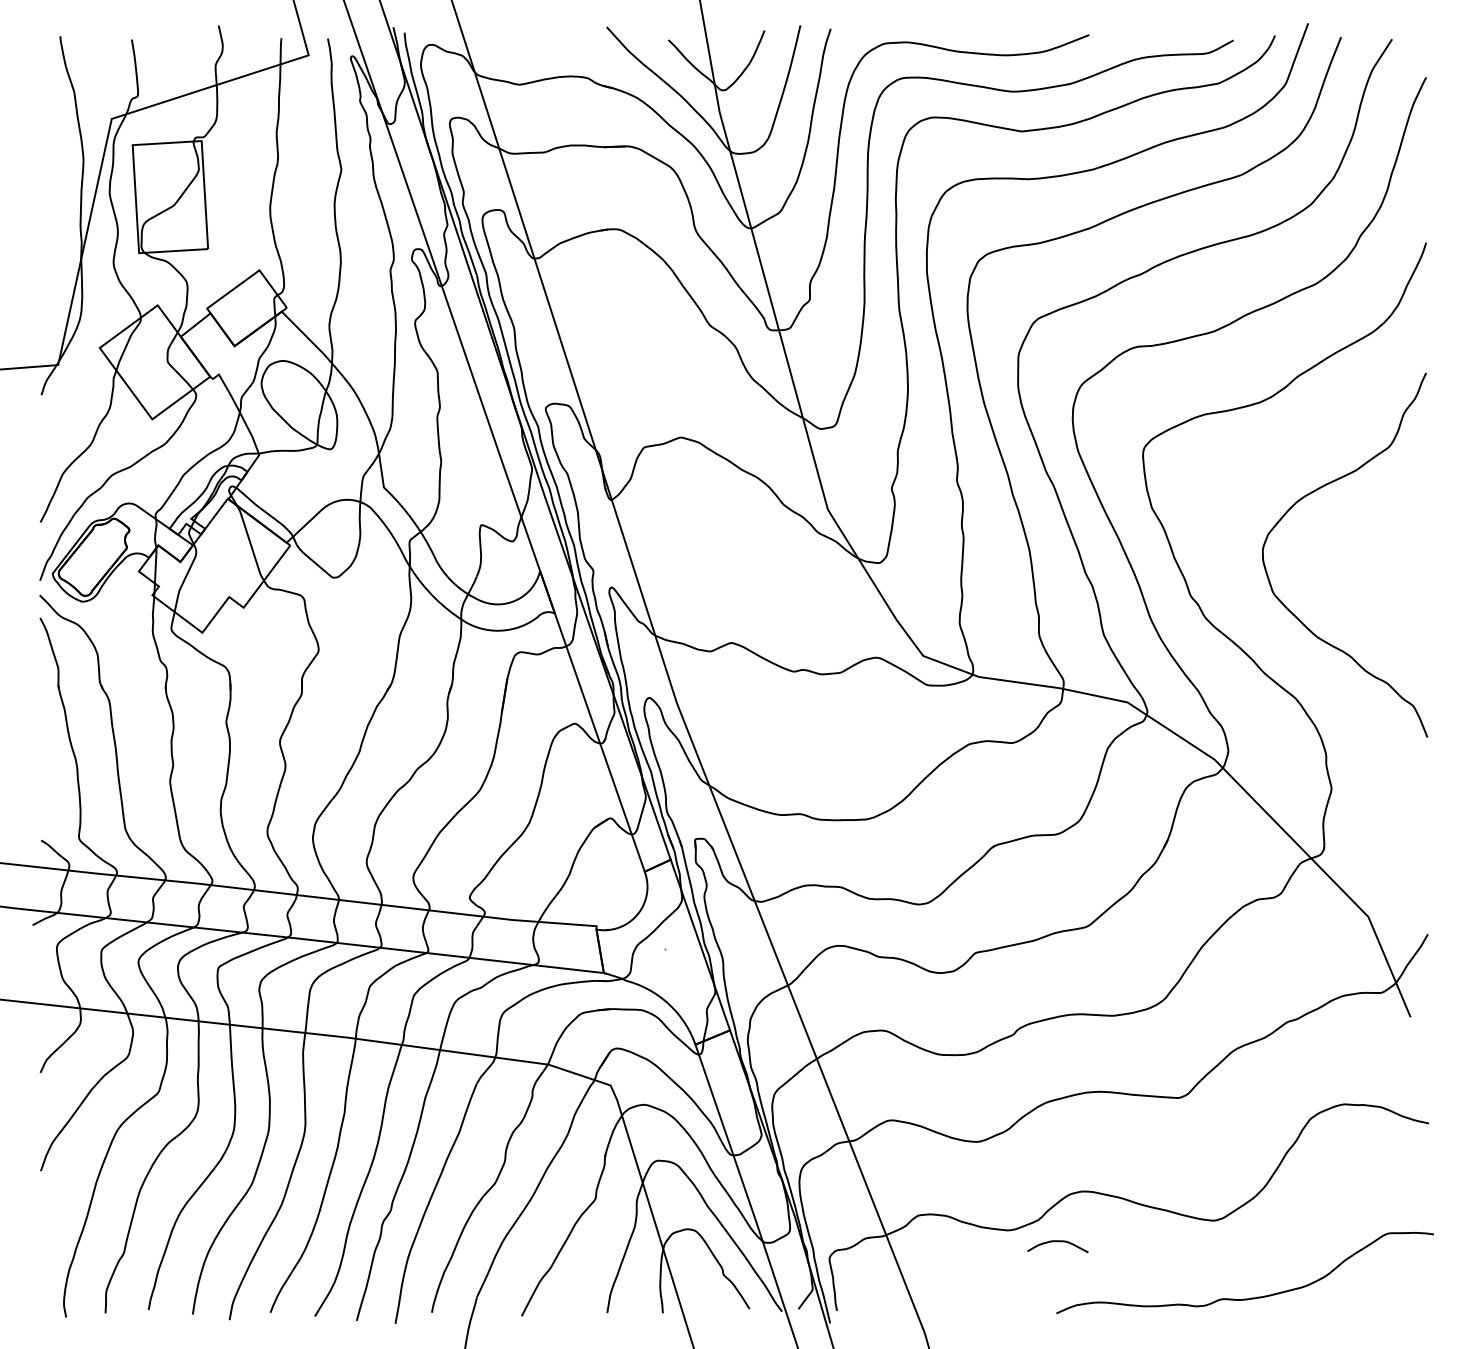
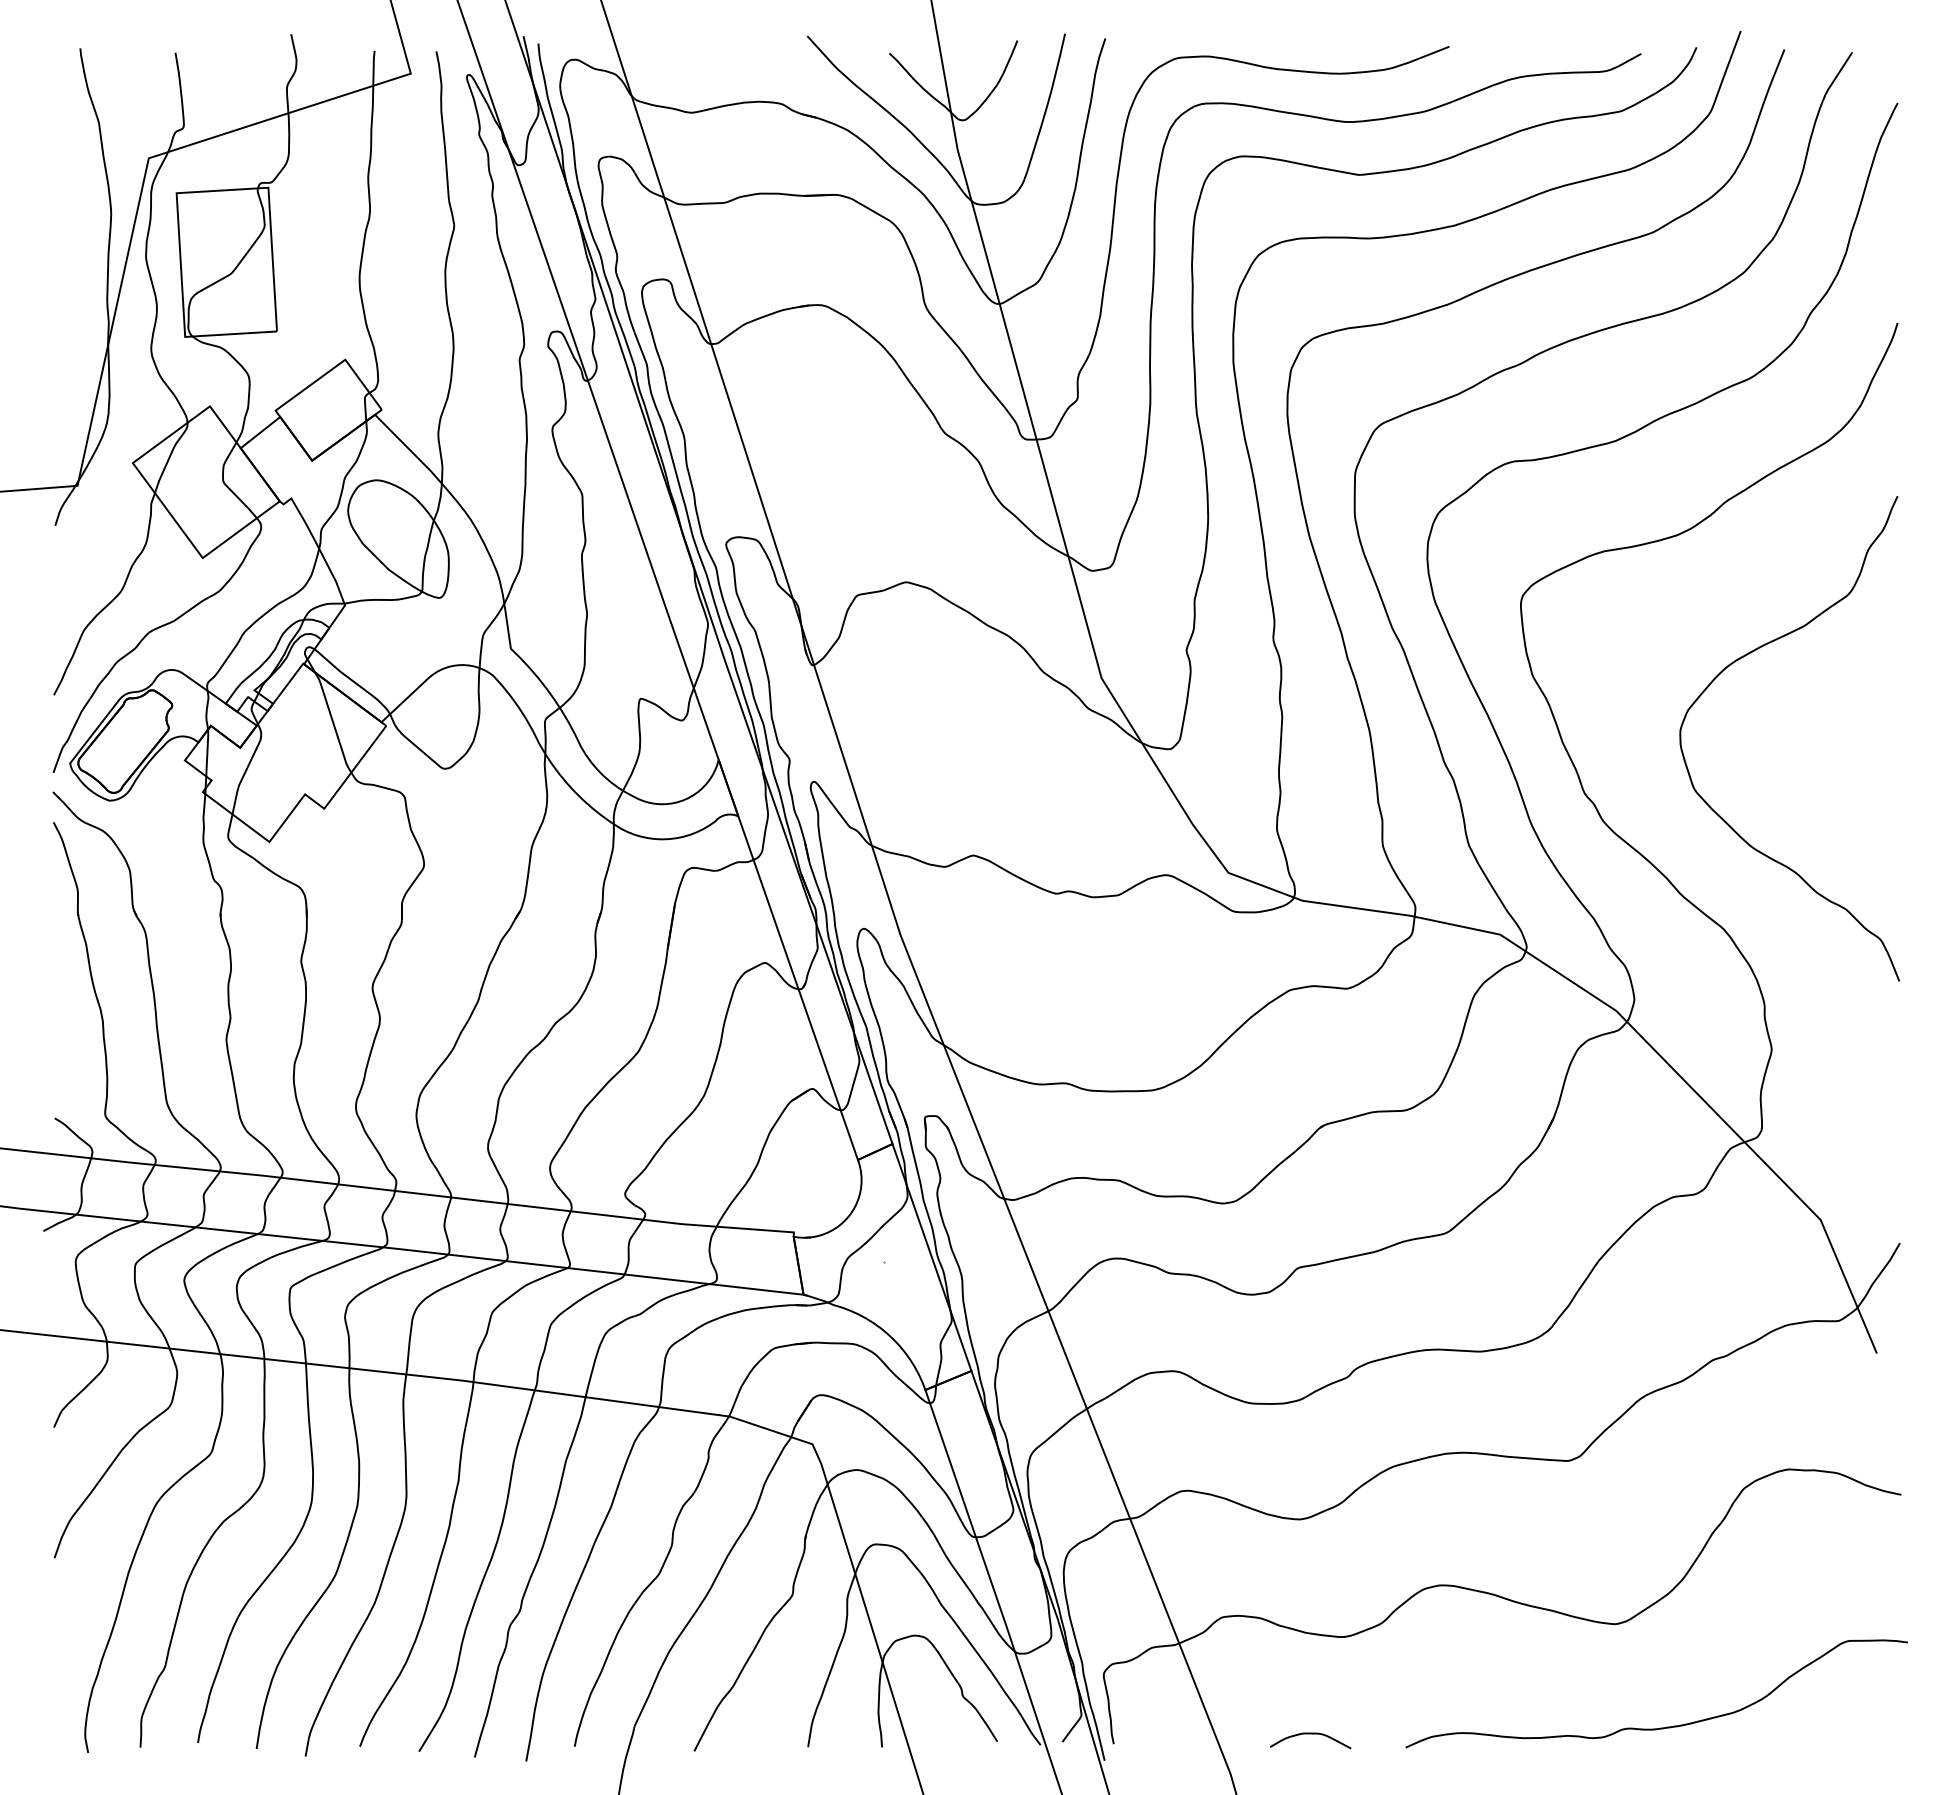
curve: (1057, 1241) -> (1310, 1734), moved

